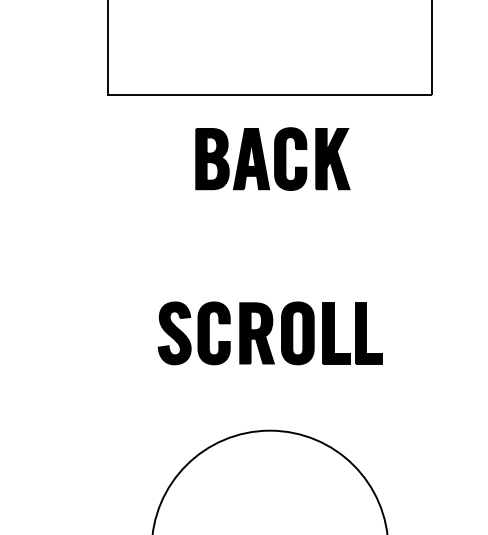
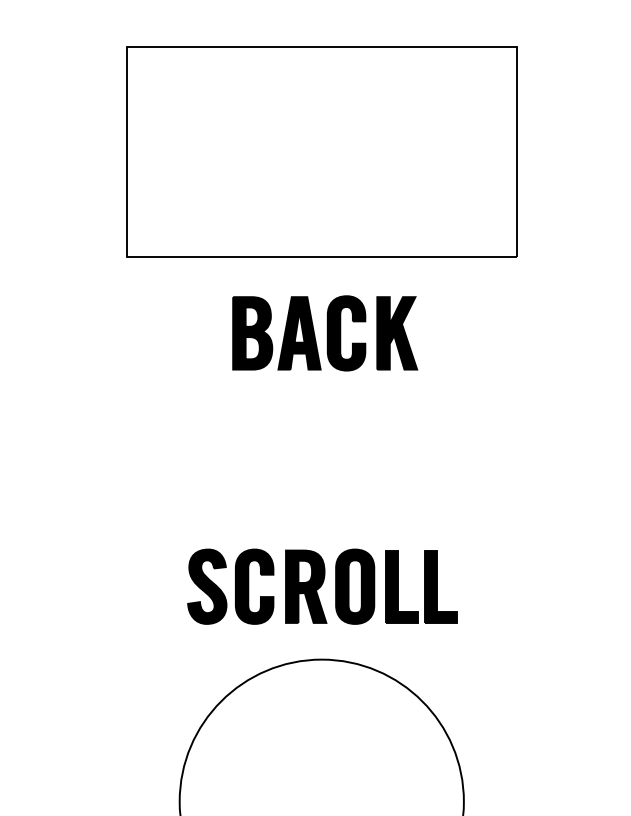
part: (270, 333) -> (322, 586), moved

